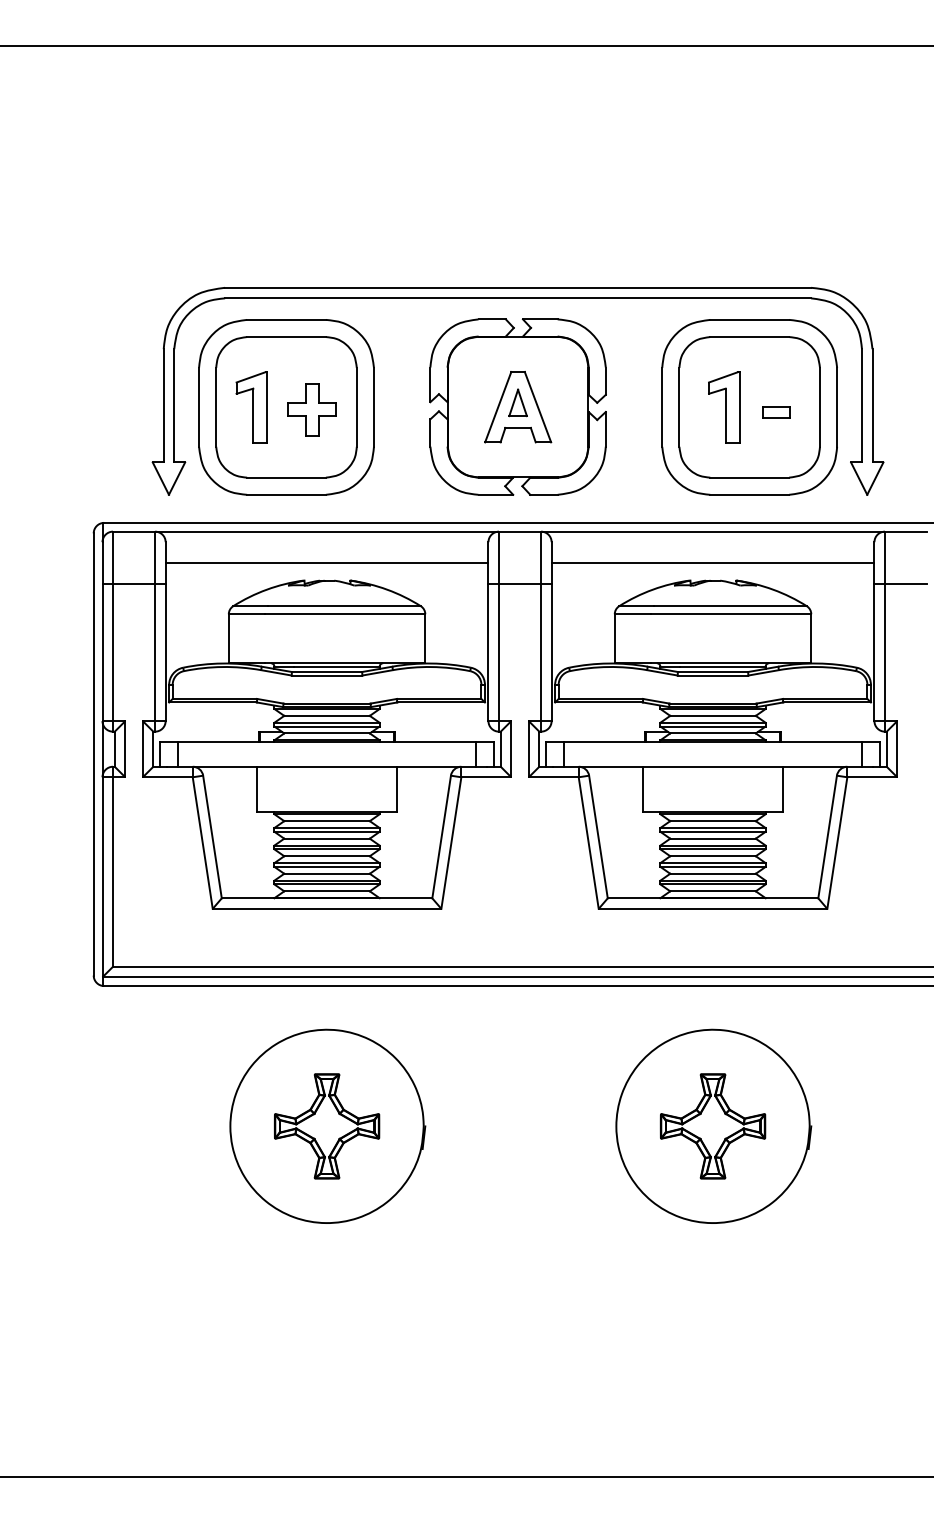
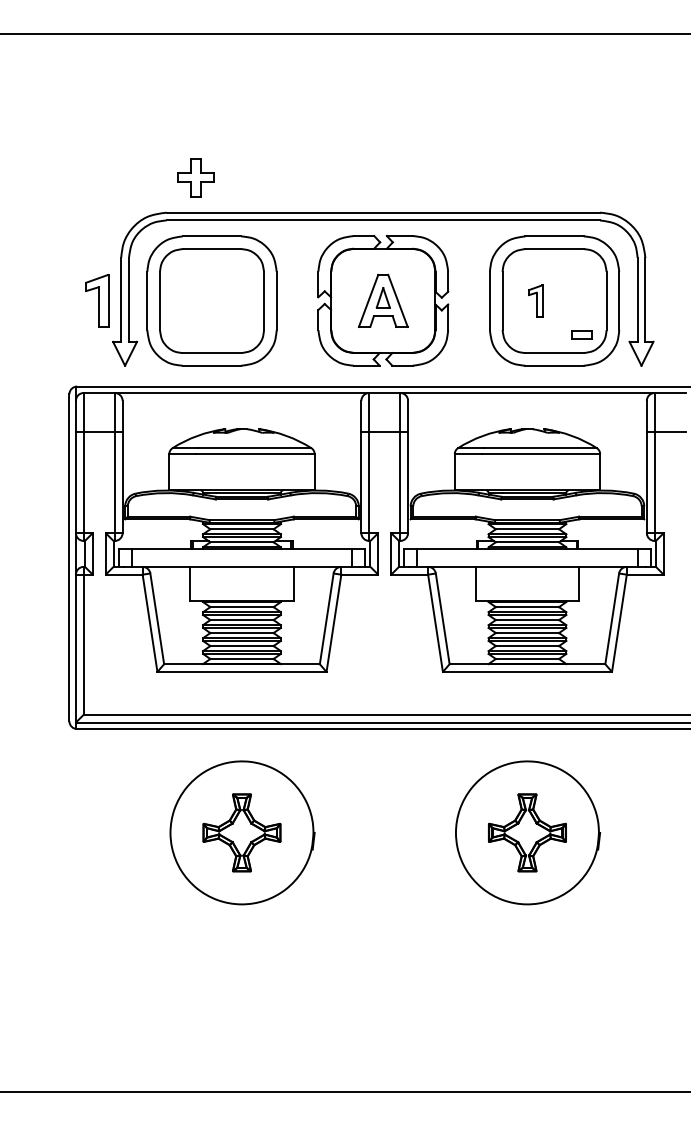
part: (251, 407) -> (97, 301), moved
part: (724, 407) -> (535, 301), size x0.6
part: (311, 409) -> (195, 177), moved
part: (776, 412) -> (581, 335), moved
line: (326, 563) -> (241, 416), removed
line: (712, 563) -> (527, 416), removed

